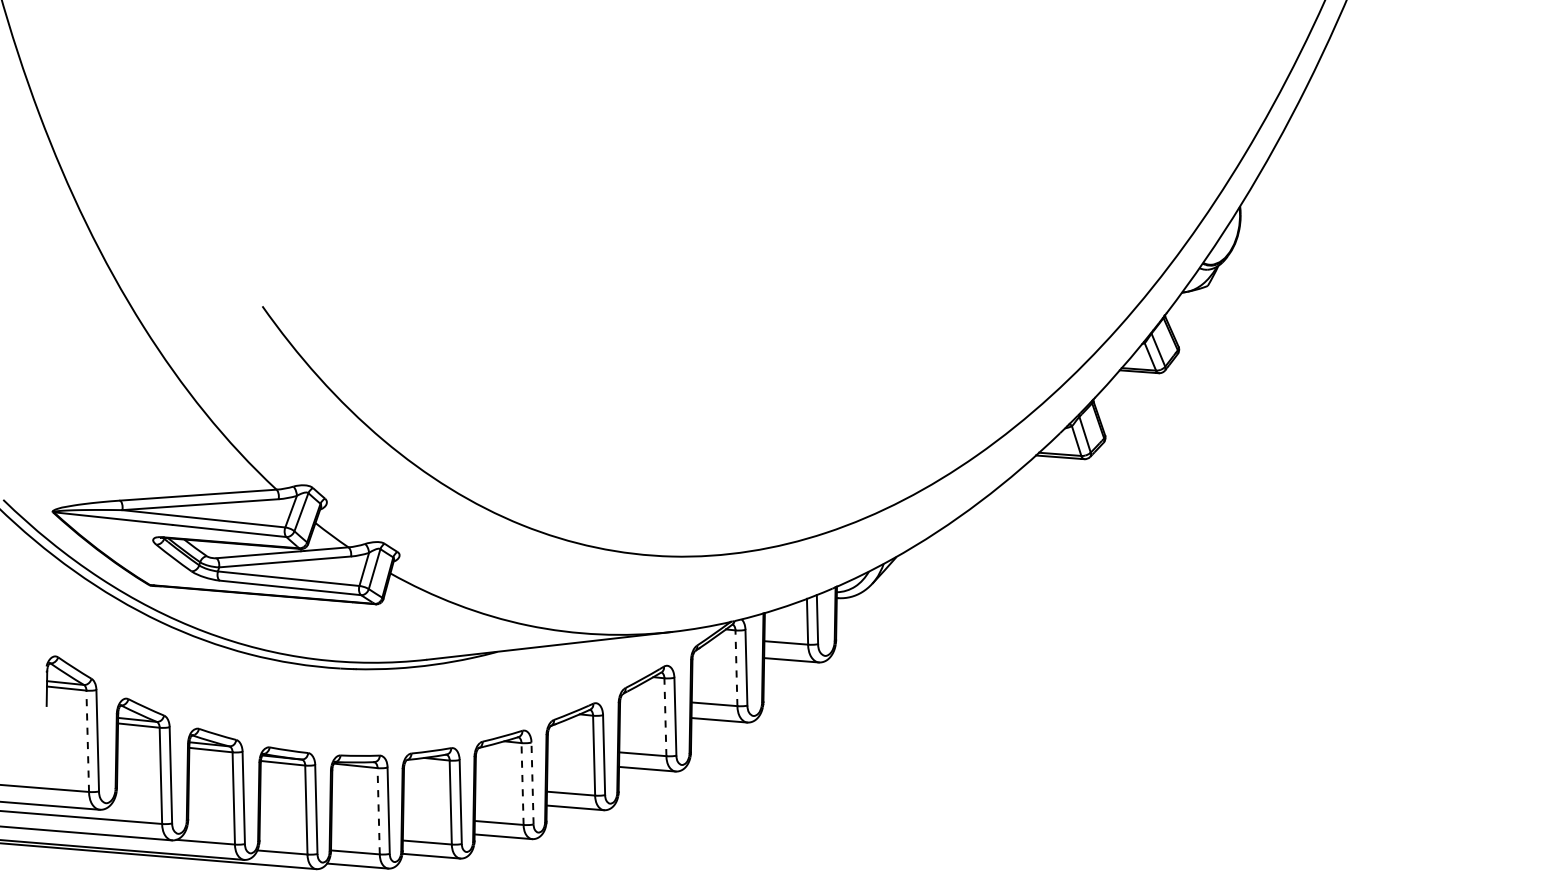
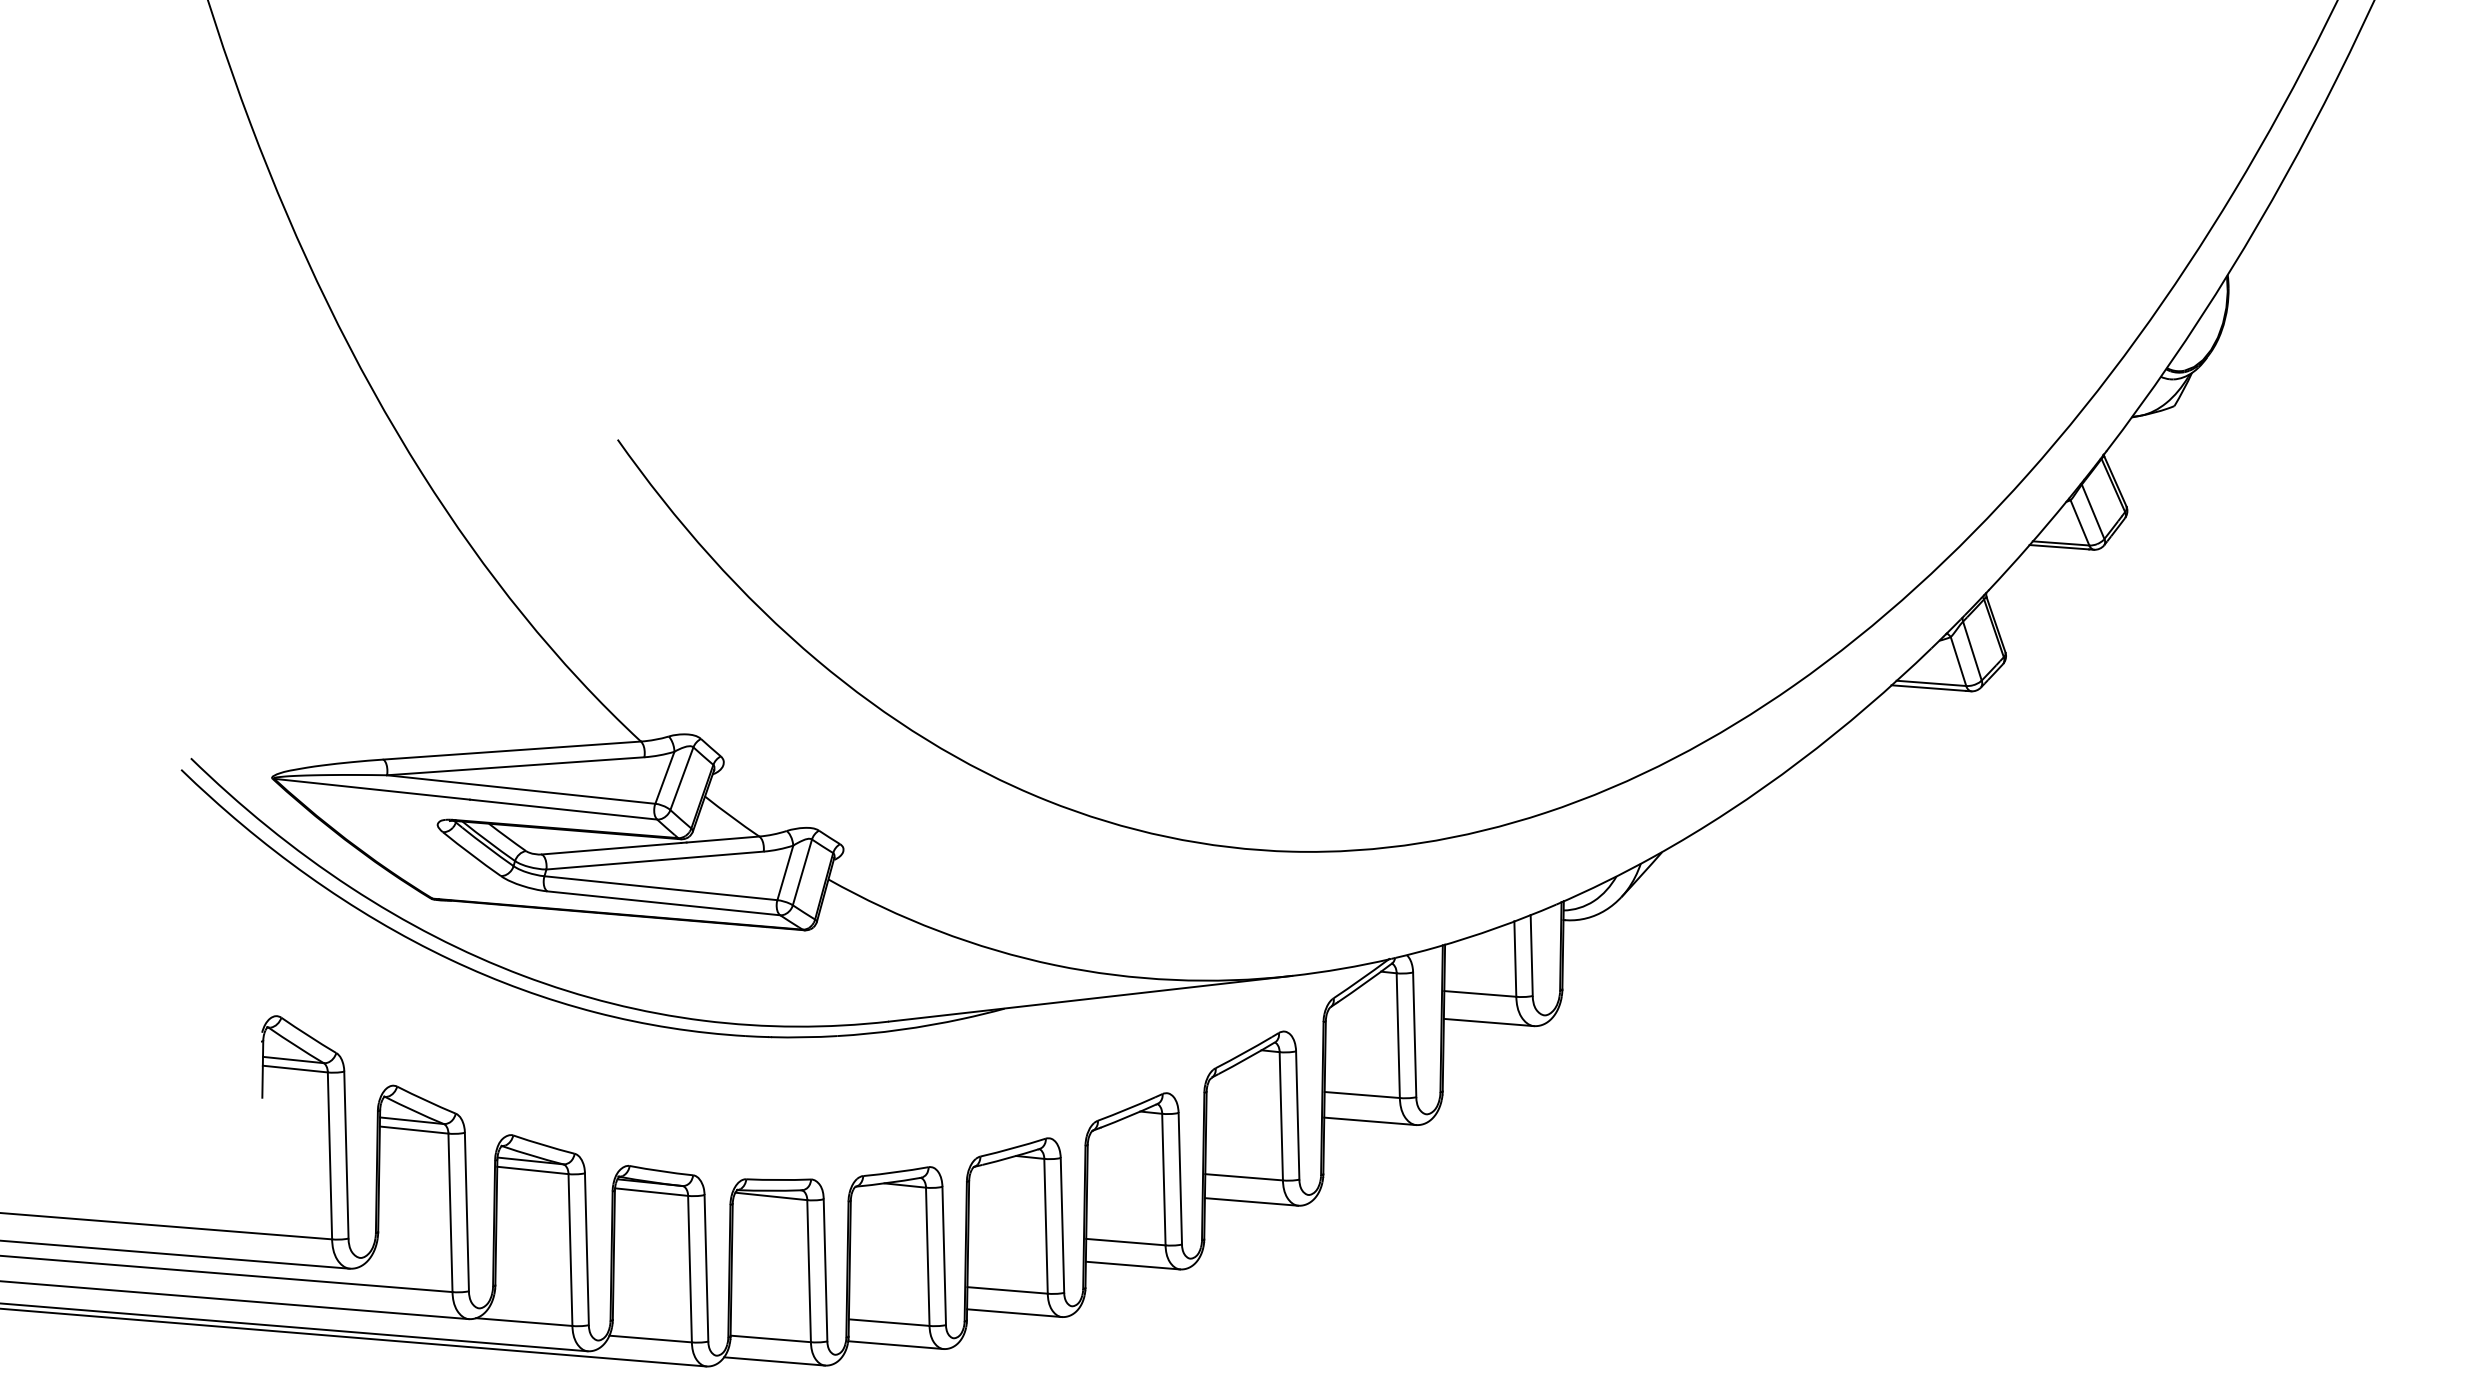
line: (736, 668) -> (1398, 1036), dashed -> solid
line: (665, 717) -> (1281, 1116), dashed -> solid
line: (87, 741) -> (329, 1156), dashed -> solid
line: (532, 783) -> (1062, 1225), dashed -> solid
line: (522, 784) -> (1045, 1227), dashed -> solid
line: (378, 810) -> (808, 1269), dashed -> solid

